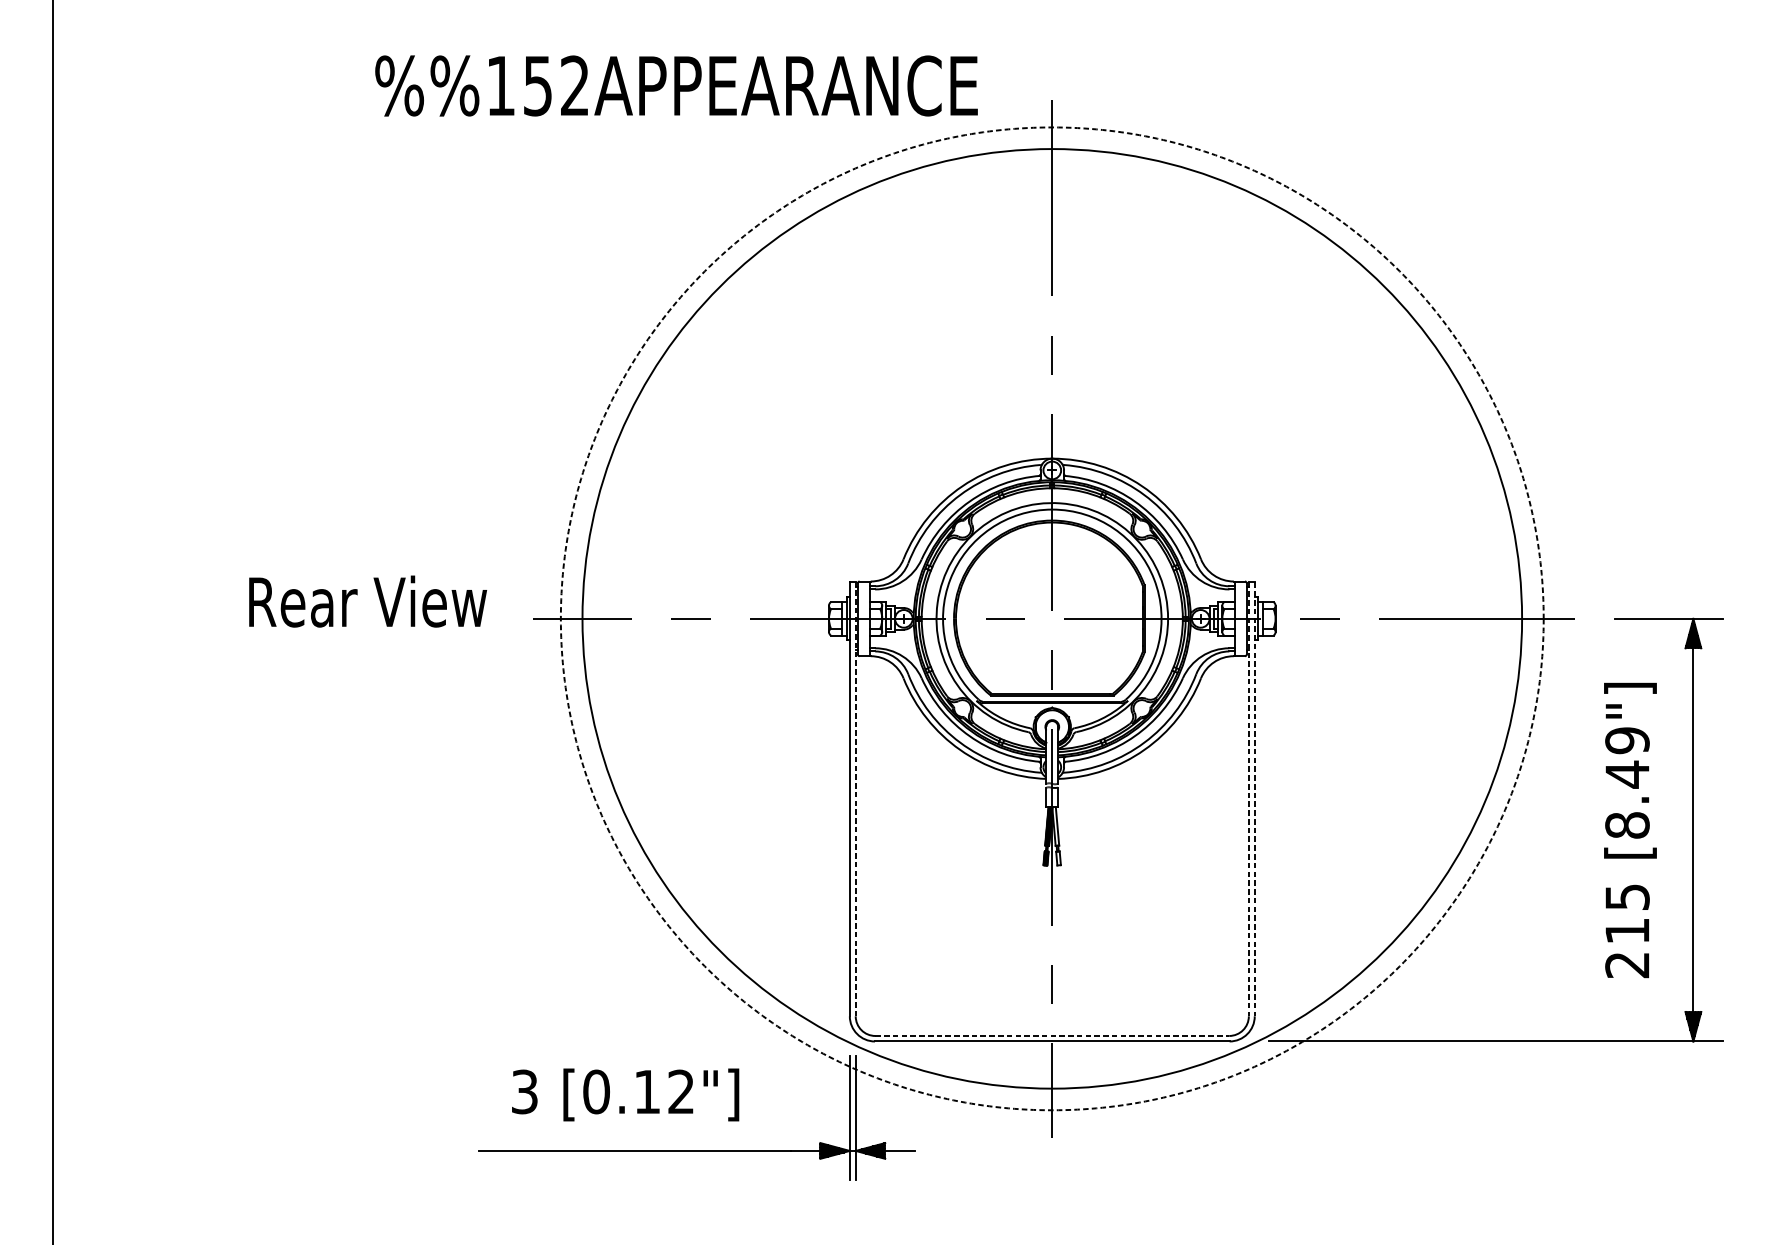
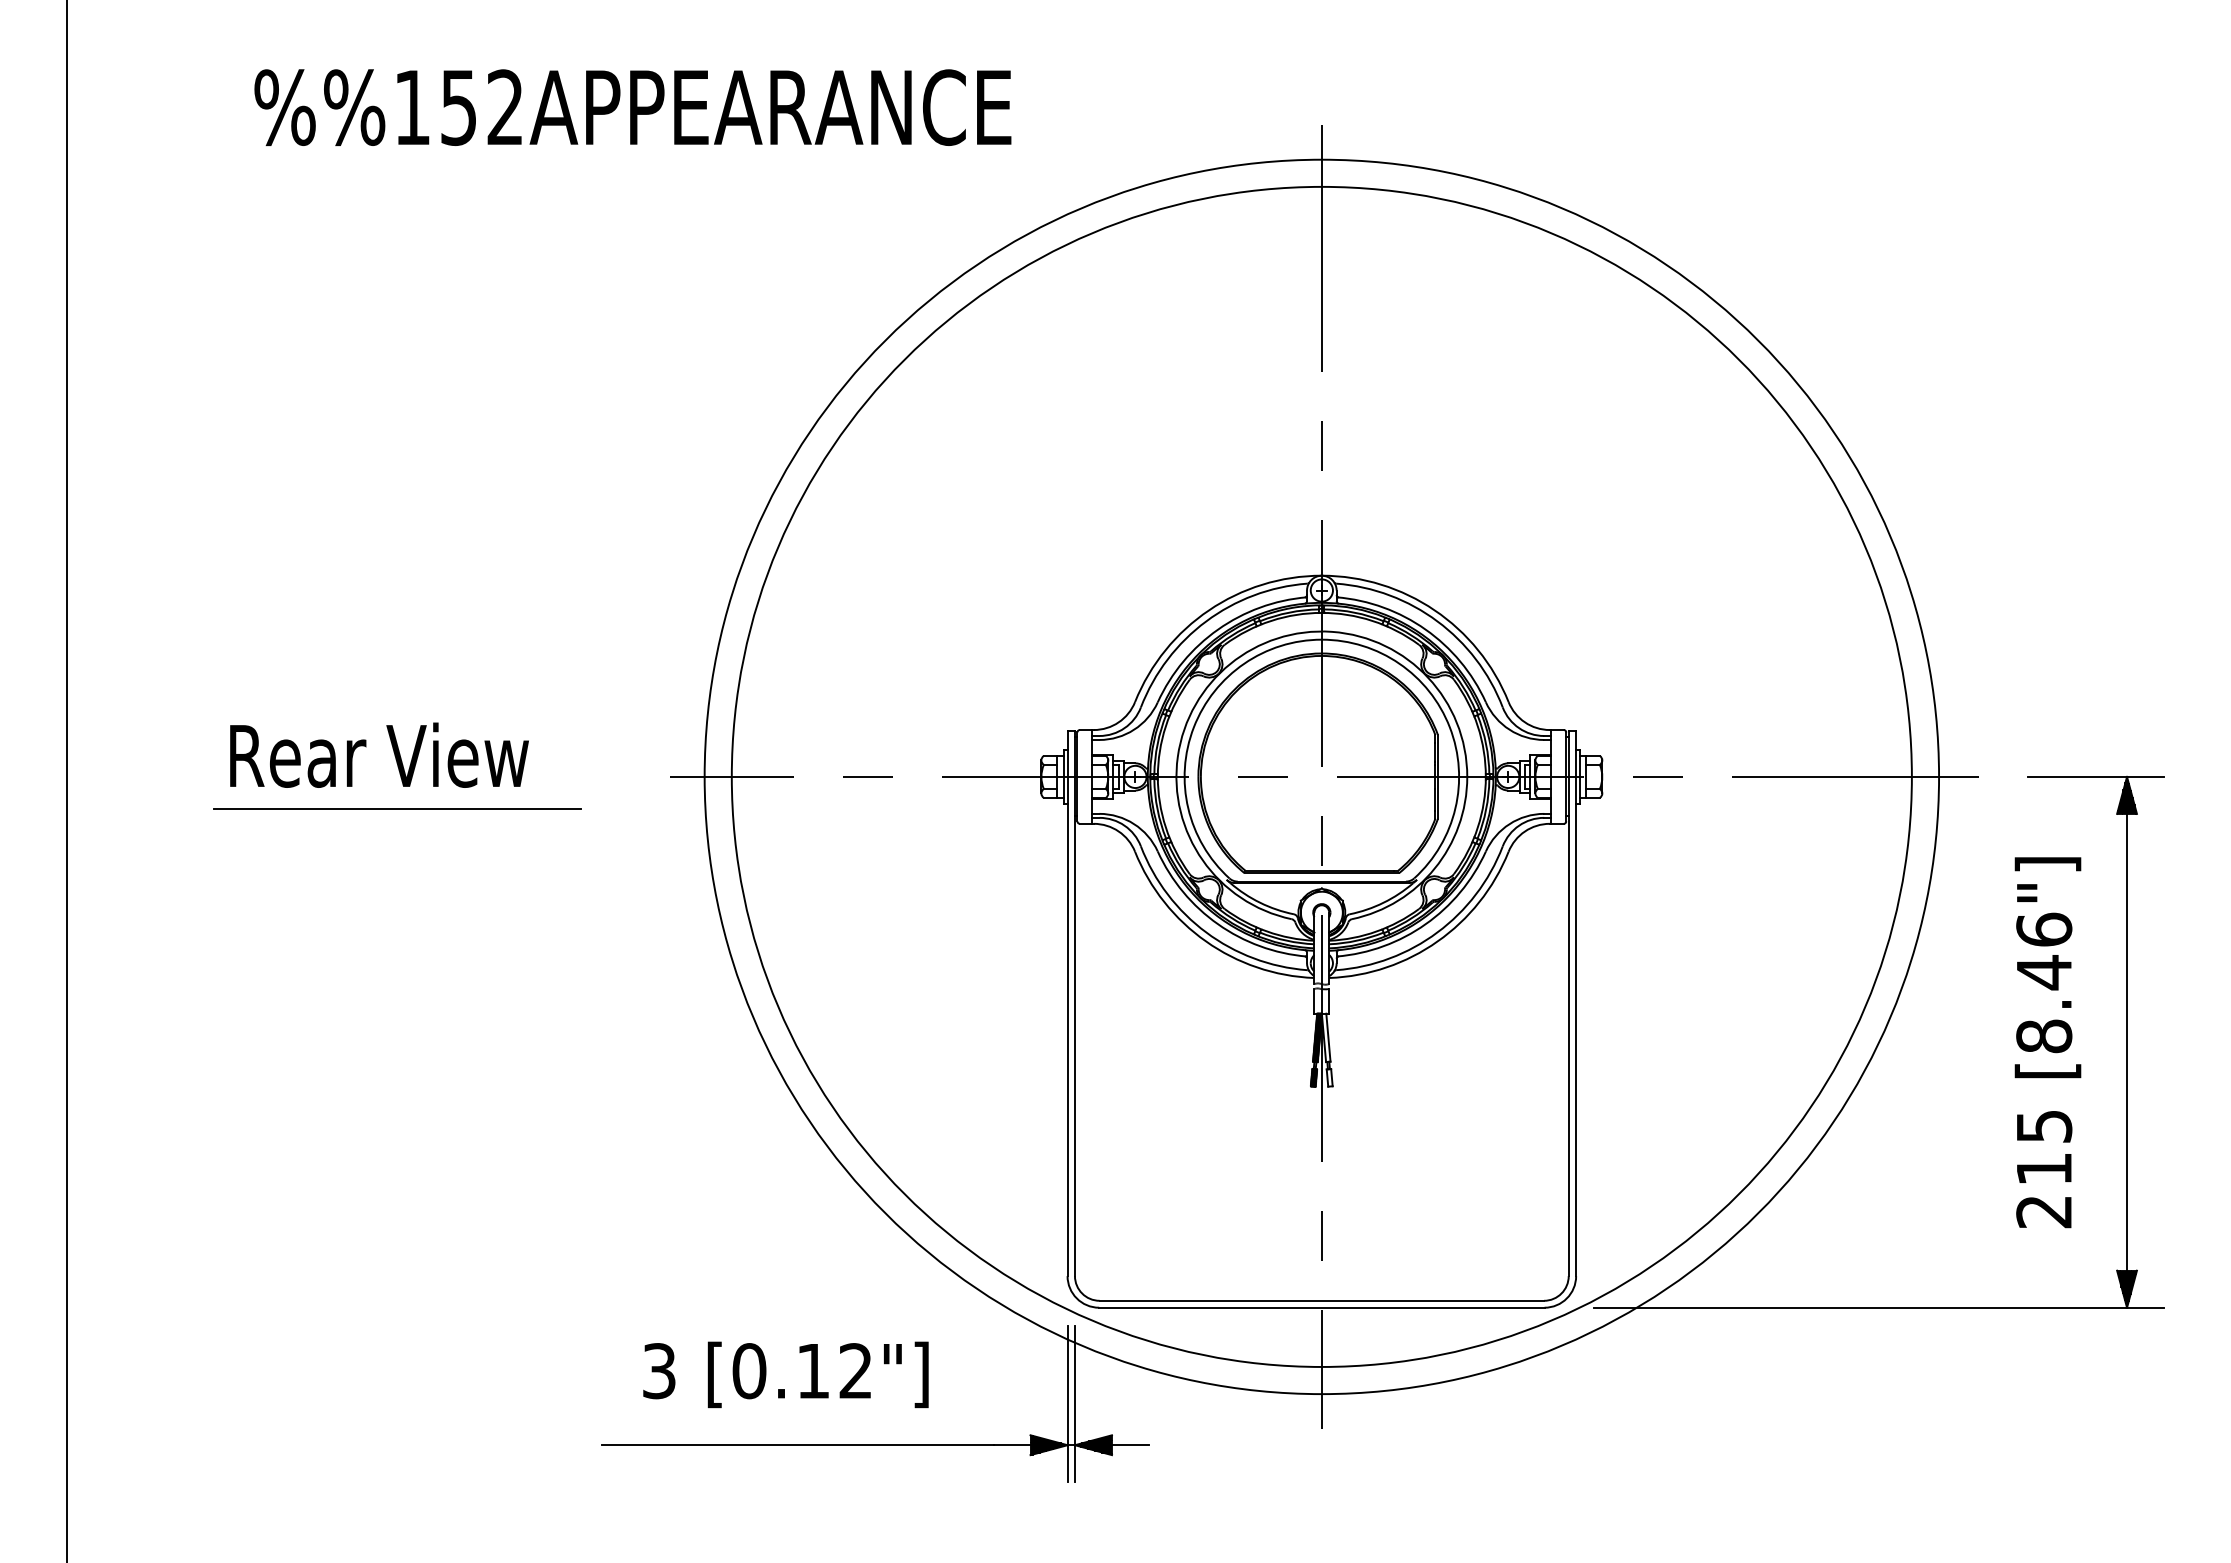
text: (676, 85) -> (632, 107), moved
text: (368, 601) -> (379, 754), moved
circle: (1052, 618) -> (1321, 776), dashed -> solid
line: (315, 644) -> (396, 809), added
text: (1627, 740) -> (2044, 929), [8.49"] -> [8.46"]
line: (855, 799) -> (1074, 1003), dashed -> solid
line: (1248, 800) -> (1568, 1004), dashed -> solid
line: (1255, 800) -> (1576, 1004), dashed -> solid
line: (1052, 1035) -> (1322, 1300), dashed -> solid

